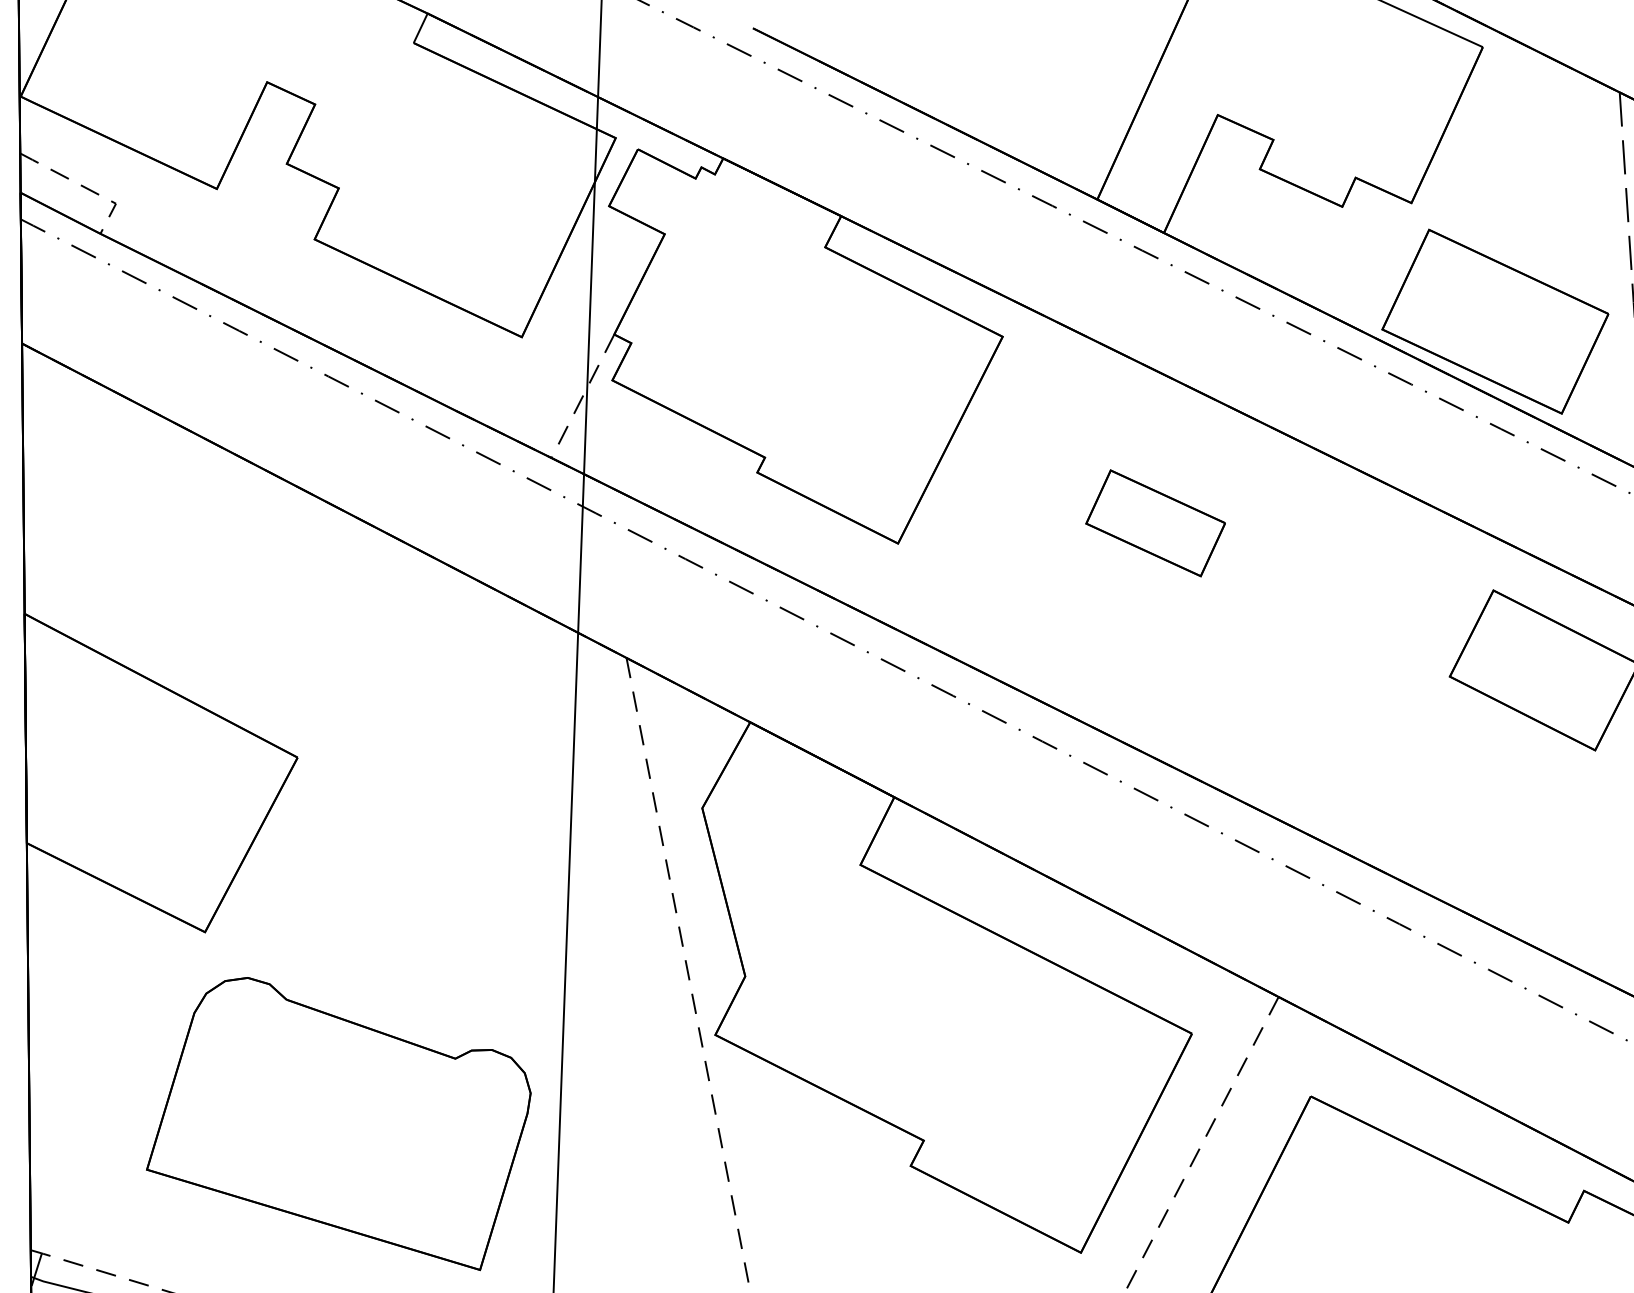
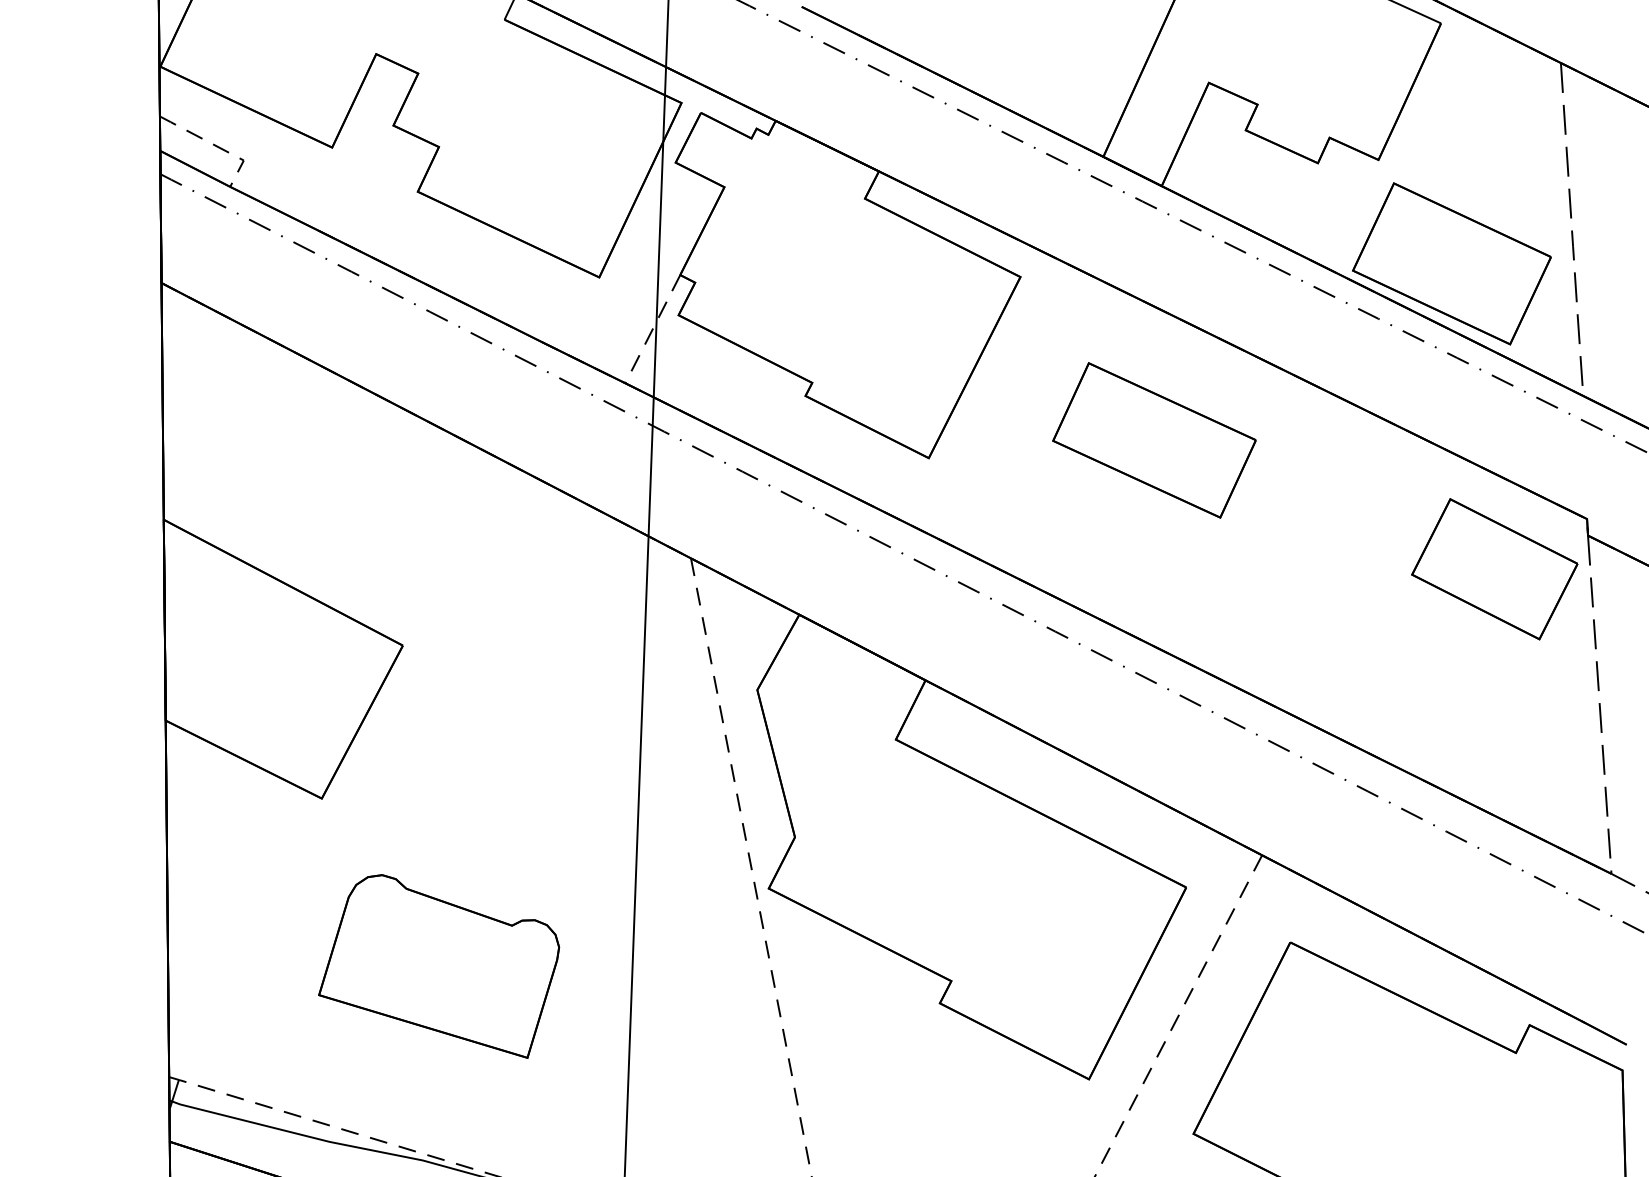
part: (1155, 523) -> (1154, 440), size x1.67
part: (339, 1123) -> (439, 966), size x0.71

